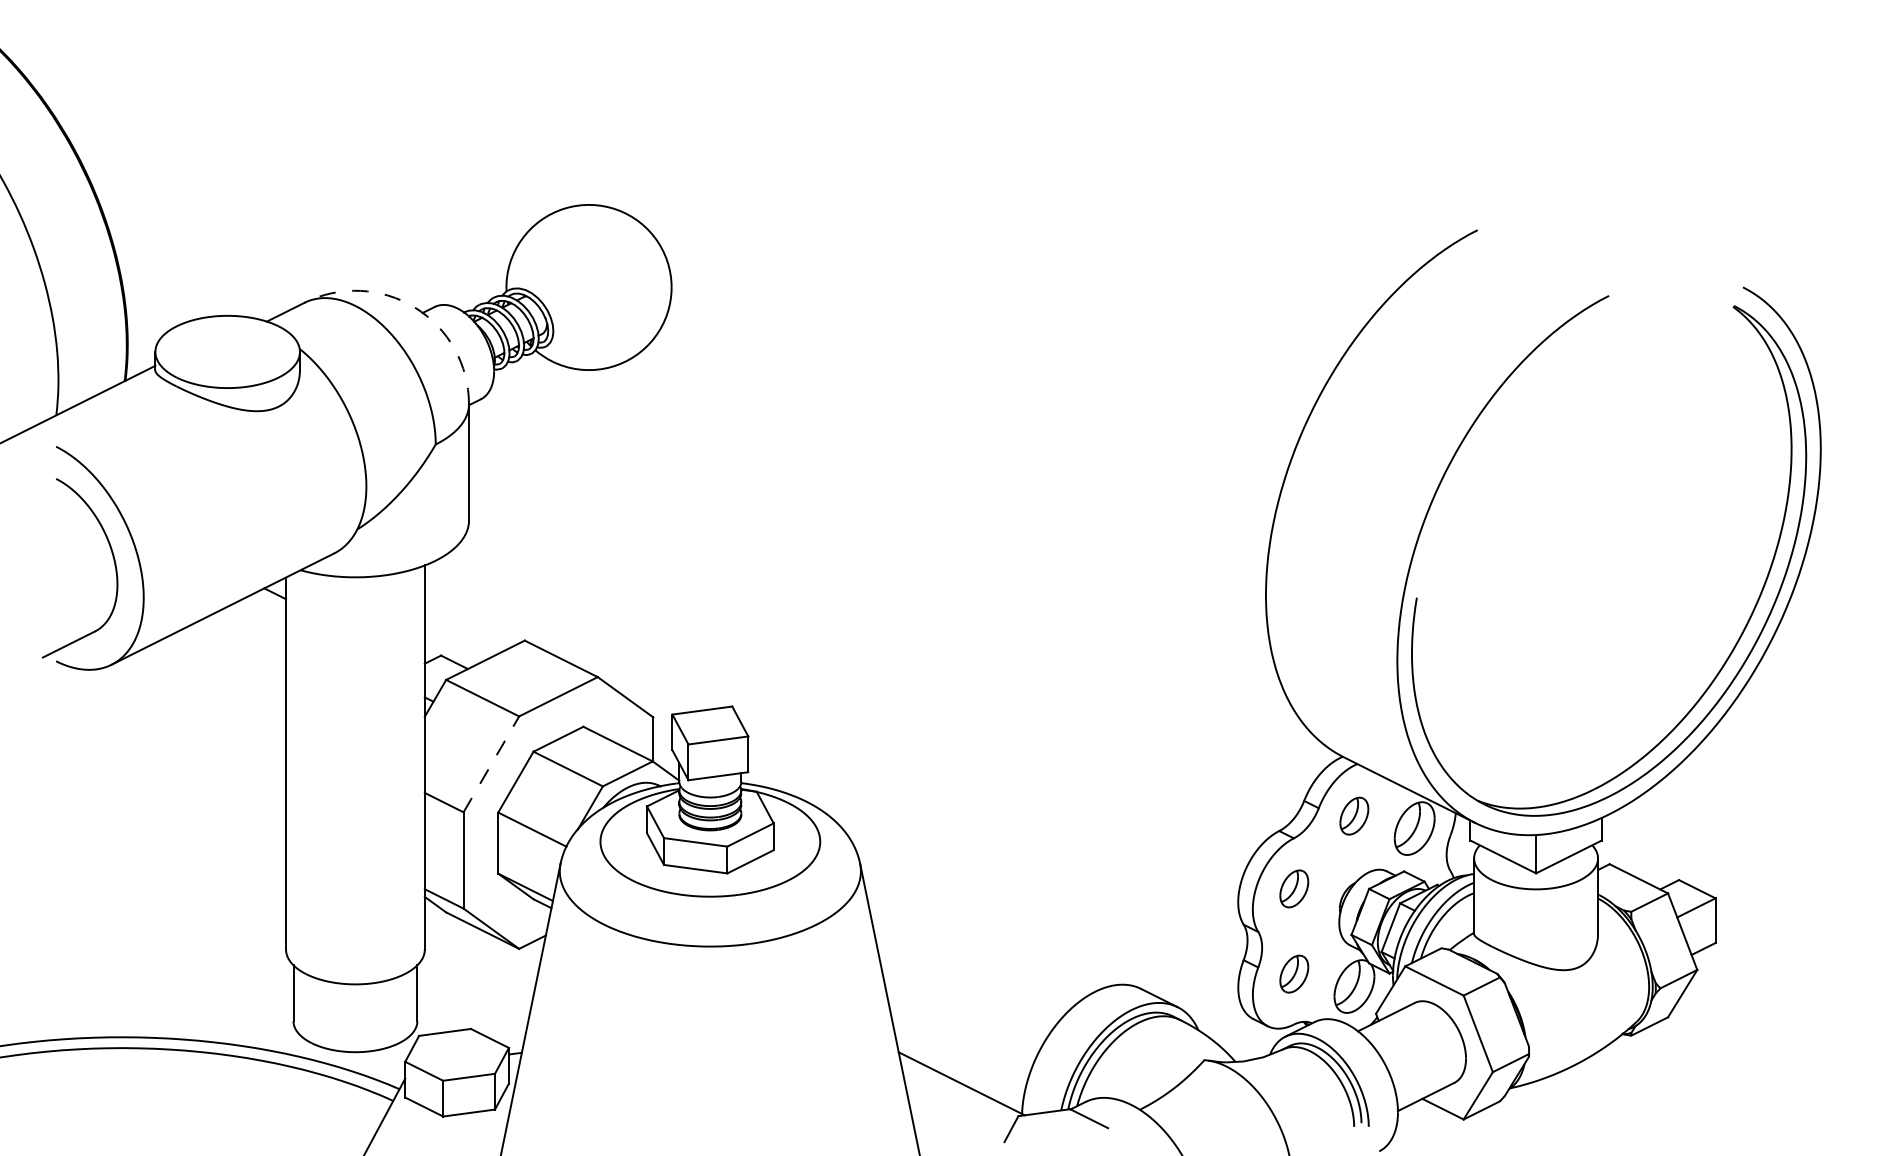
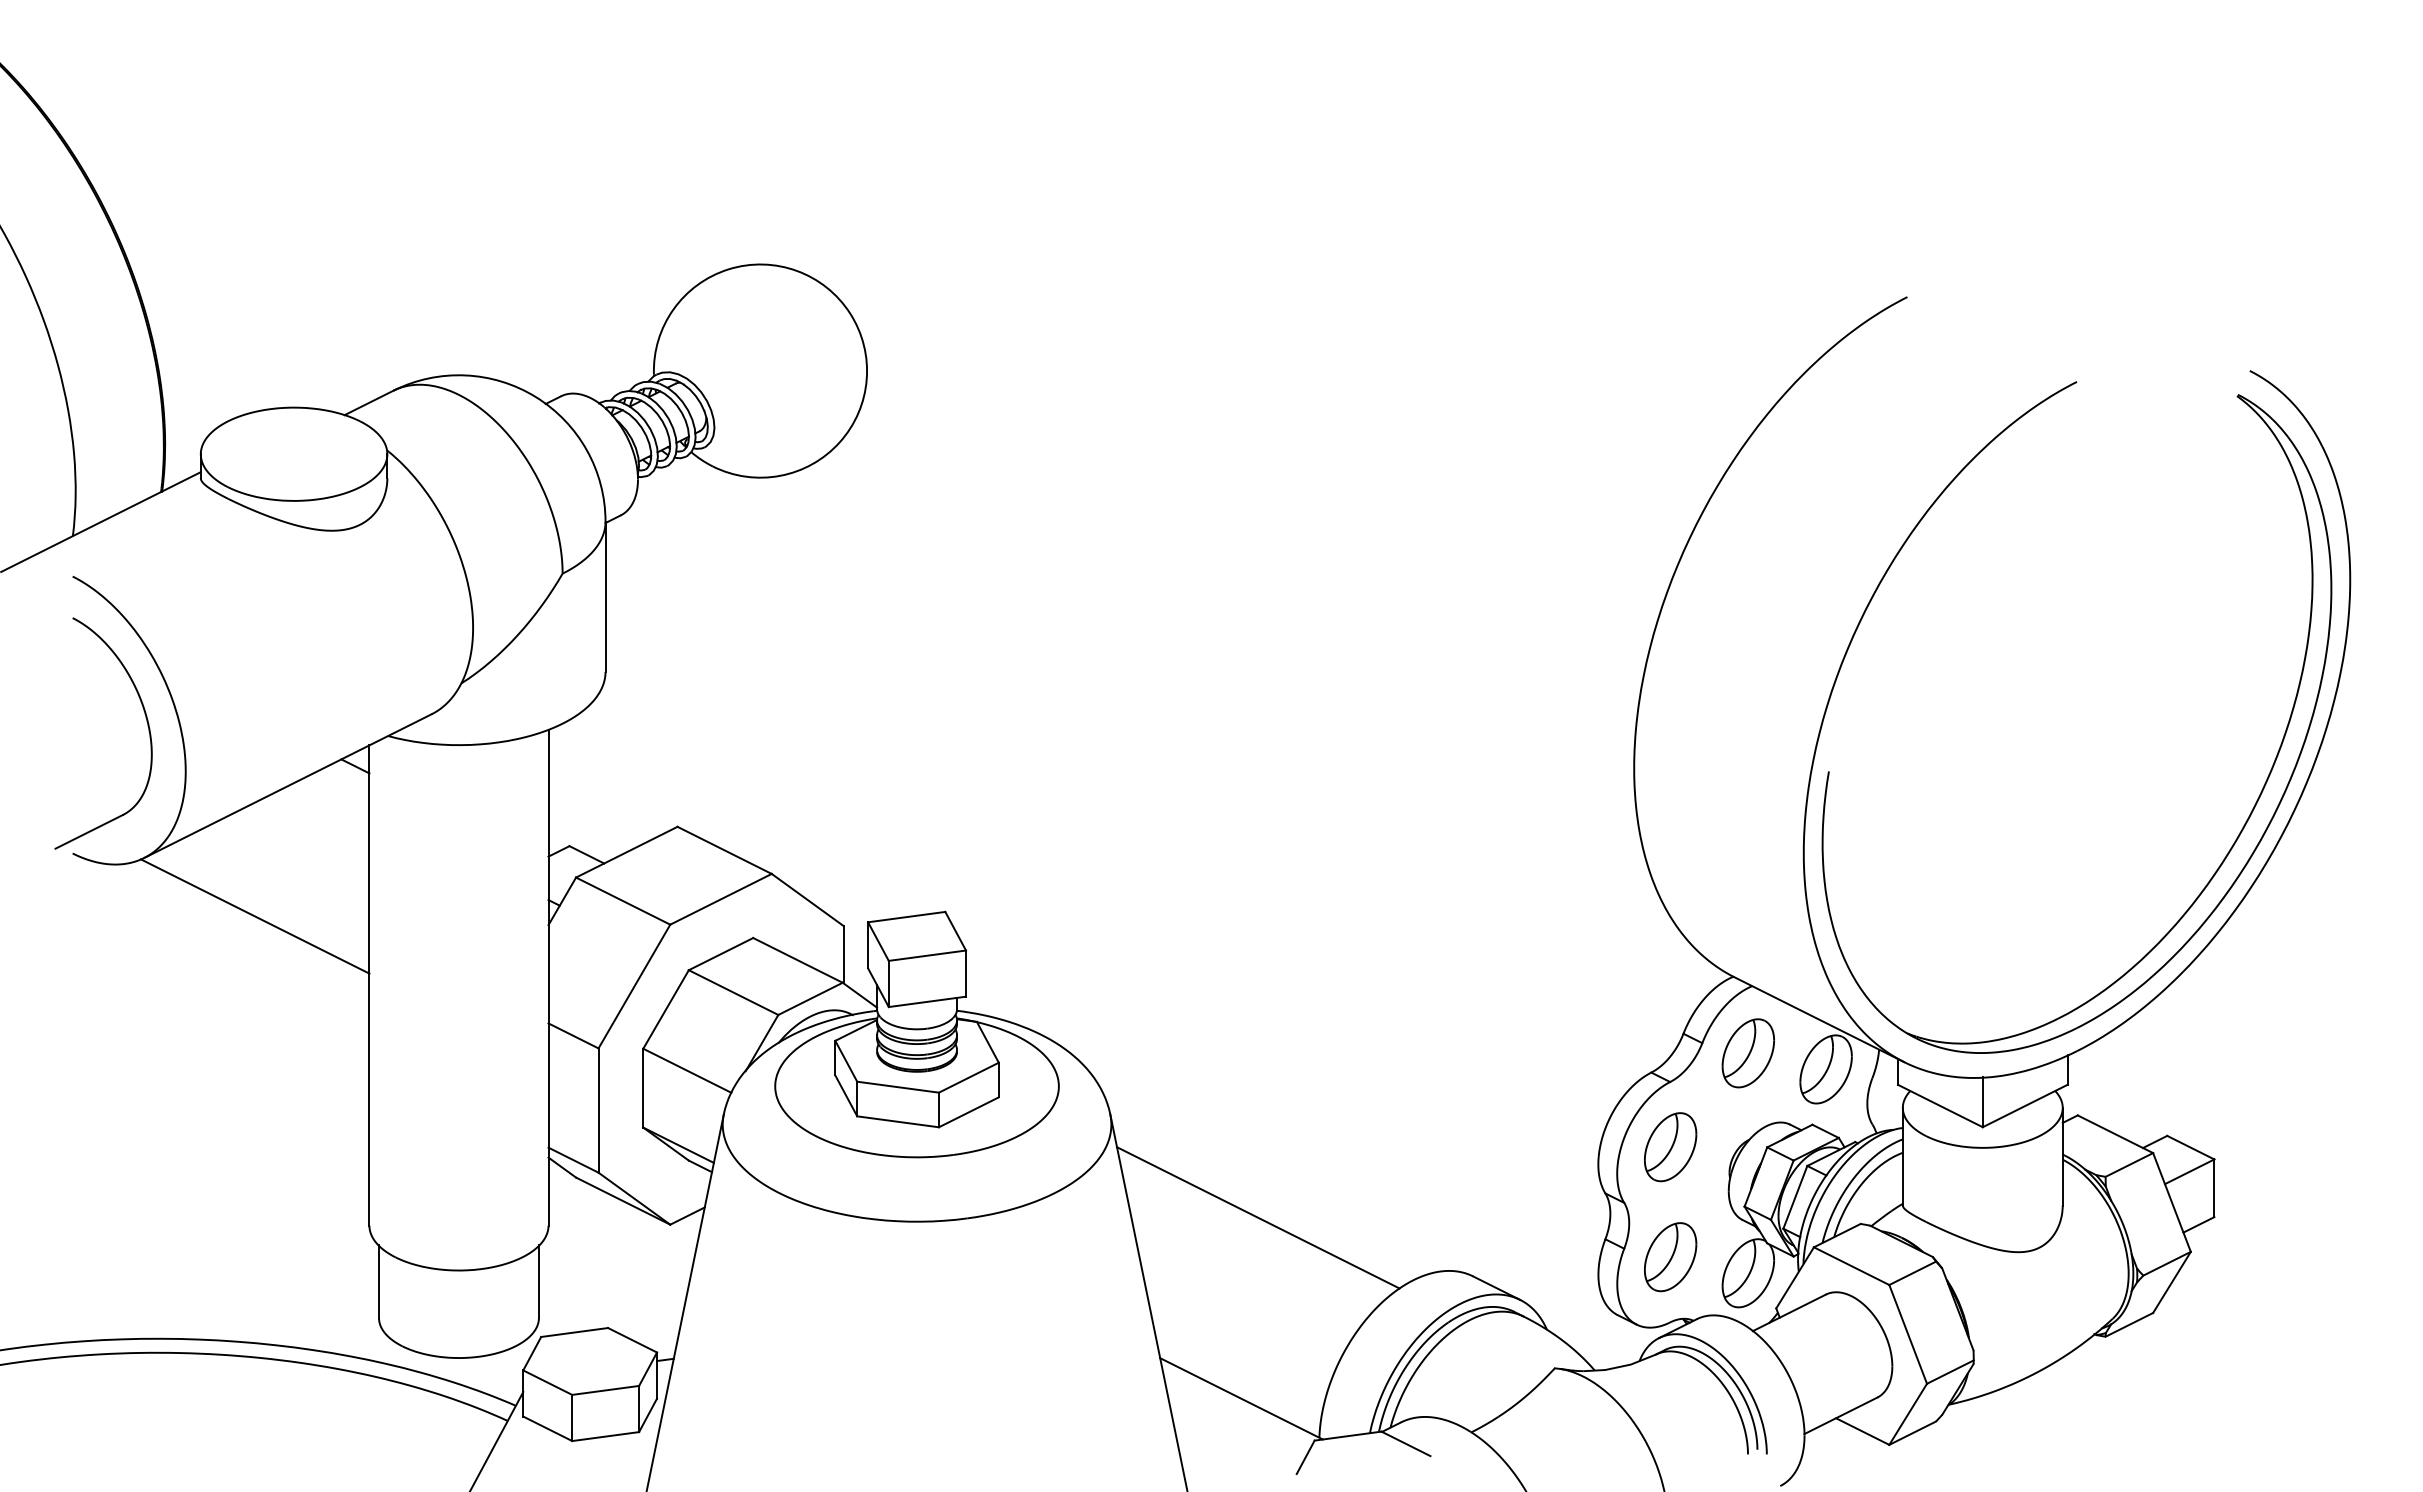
arc: (415, 307) -> (536, 397), dashed -> solid
line: (197, 710) -> (254, 916), added
line: (491, 764) -> (634, 986), dashed -> solid
part: (1353, 816) -> (1747, 1053), size x1.43
part: (1294, 889) -> (1670, 1147), size x1.43
line: (974, 943) -> (1258, 1217), added
part: (1294, 974) -> (1670, 1257), size x1.43

